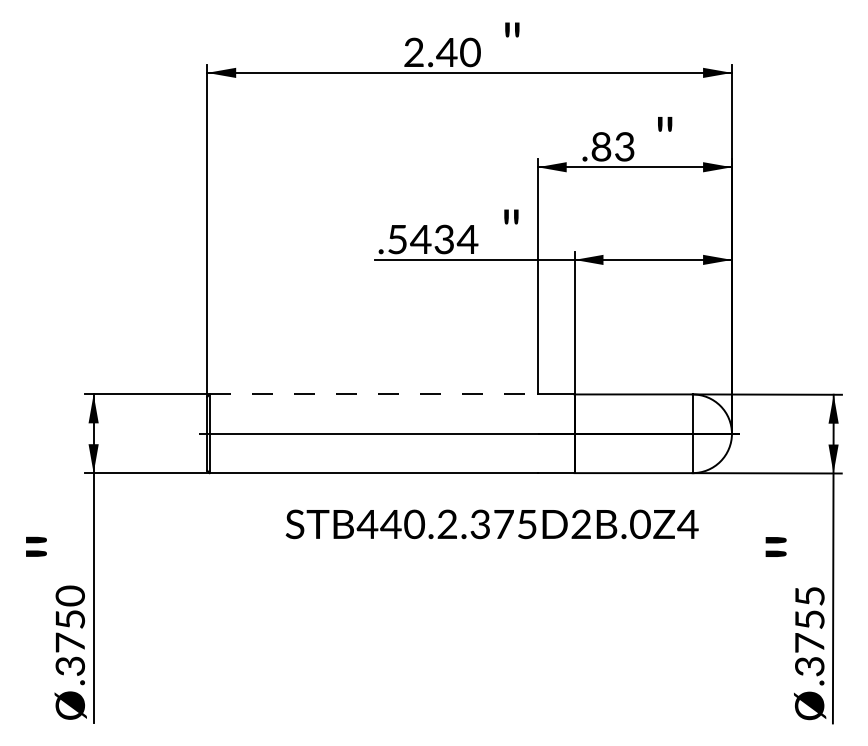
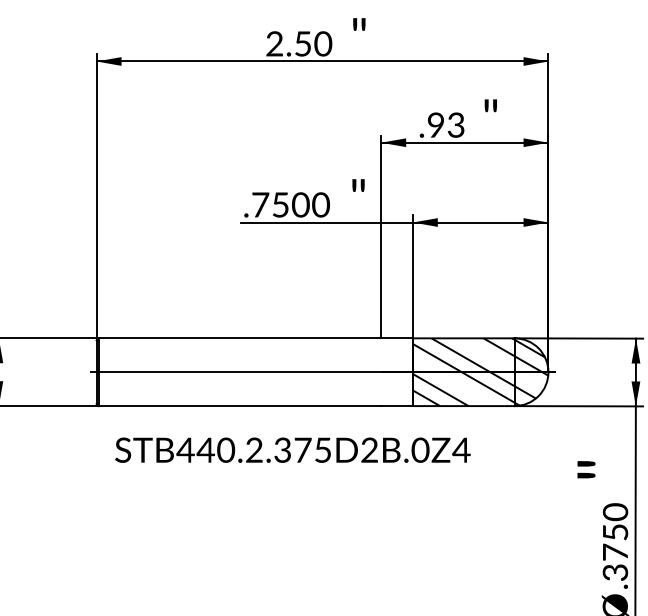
text: (446, 52) -> (302, 43), 2.40 -> 2.50
text: (601, 147) -> (436, 125), .83 -> .93
text: (433, 239) -> (291, 204), .5434 -> .7500
line: (374, 394) -> (240, 338), dashed -> solid
hatch: (652, 433) -> (480, 371), added
text: (491, 524) -> (292, 450), moved
text: (809, 595) -> (615, 511), .3755 -> .3750

